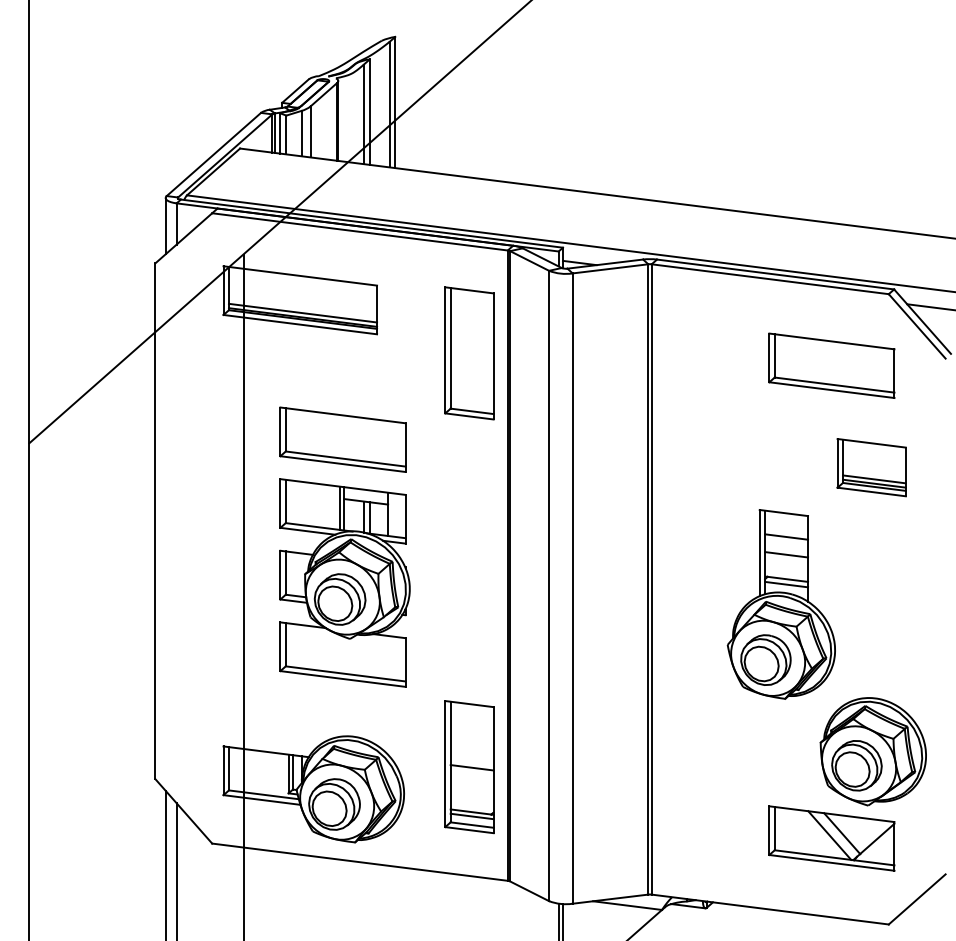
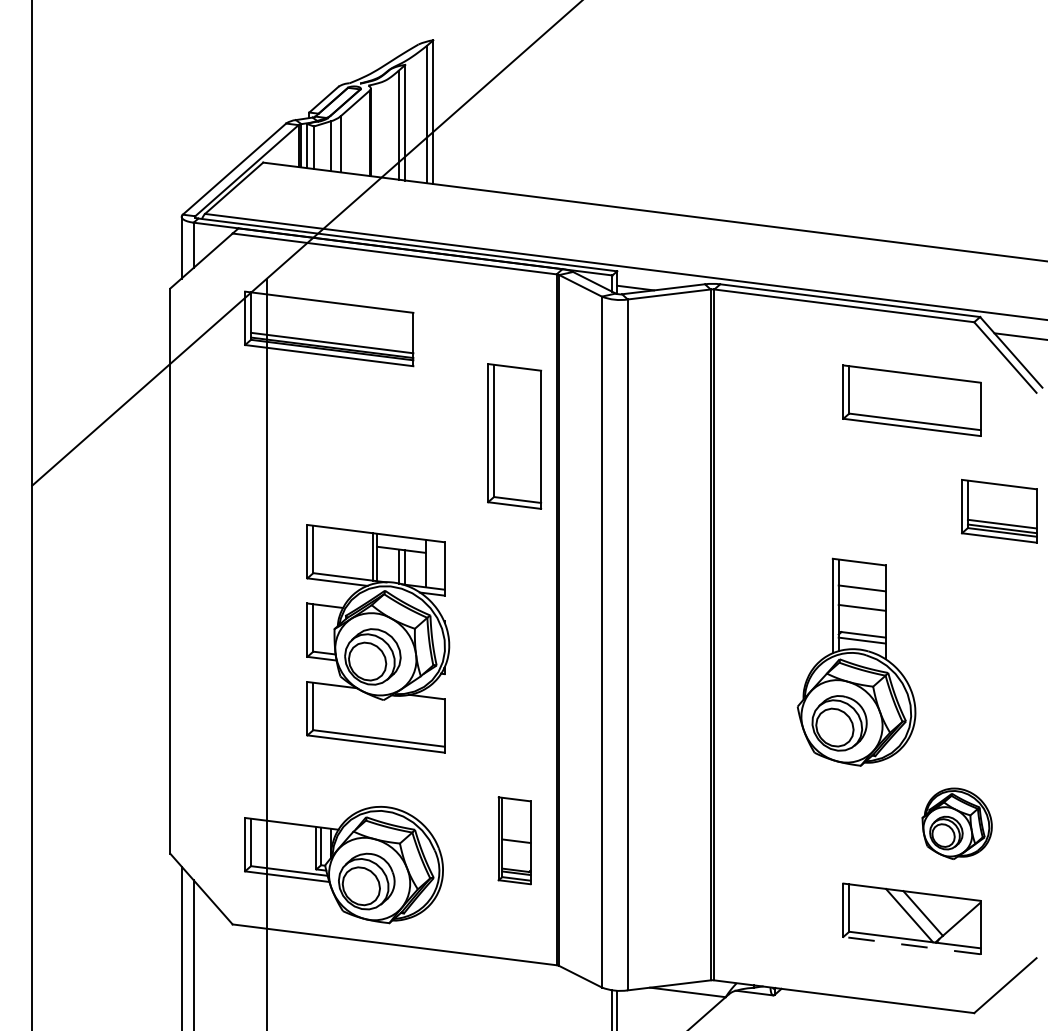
part: (469, 353) -> (514, 436), moved
part: (342, 439) -> (375, 481), removed
part: (871, 467) -> (999, 511), moved
part: (872, 751) -> (956, 823), size x0.6
part: (469, 767) -> (514, 841), size x0.6
line: (831, 862) -> (911, 945), solid -> dashed

